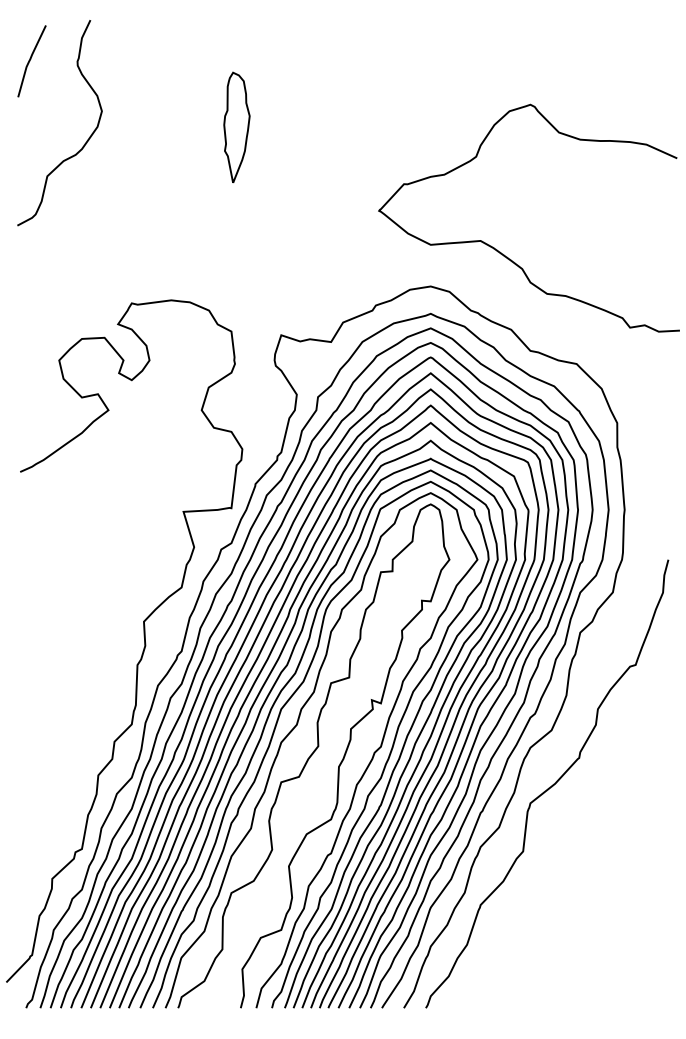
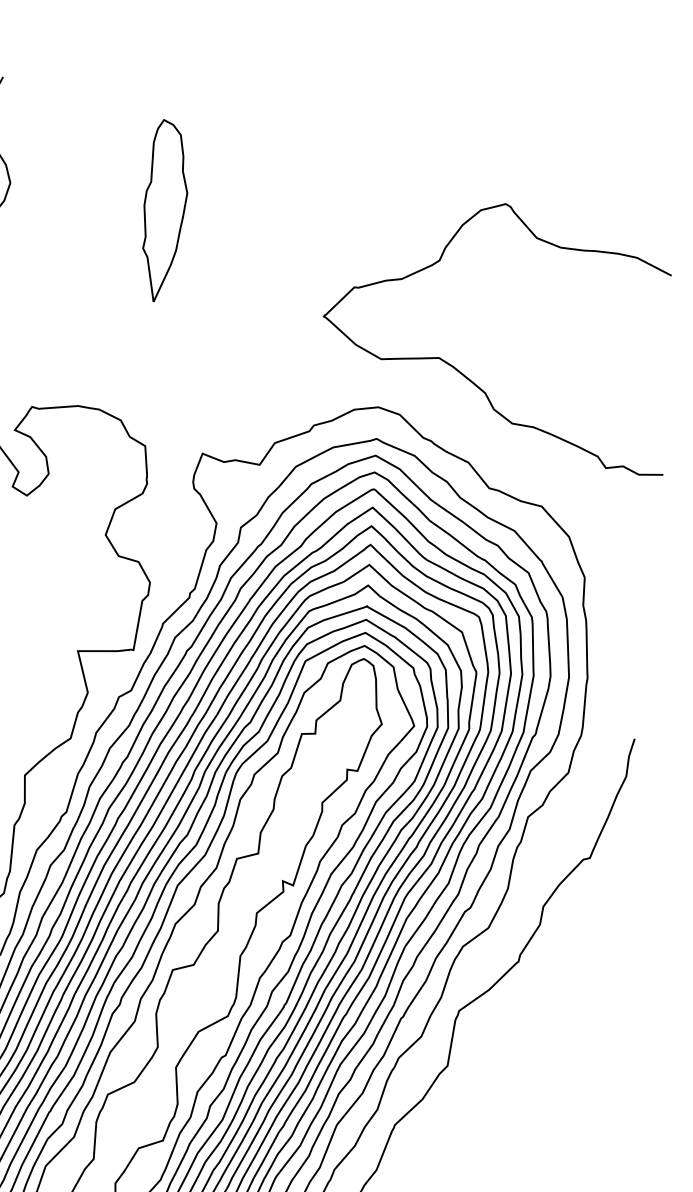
part: (236, 127) -> (164, 210), size x1.43

